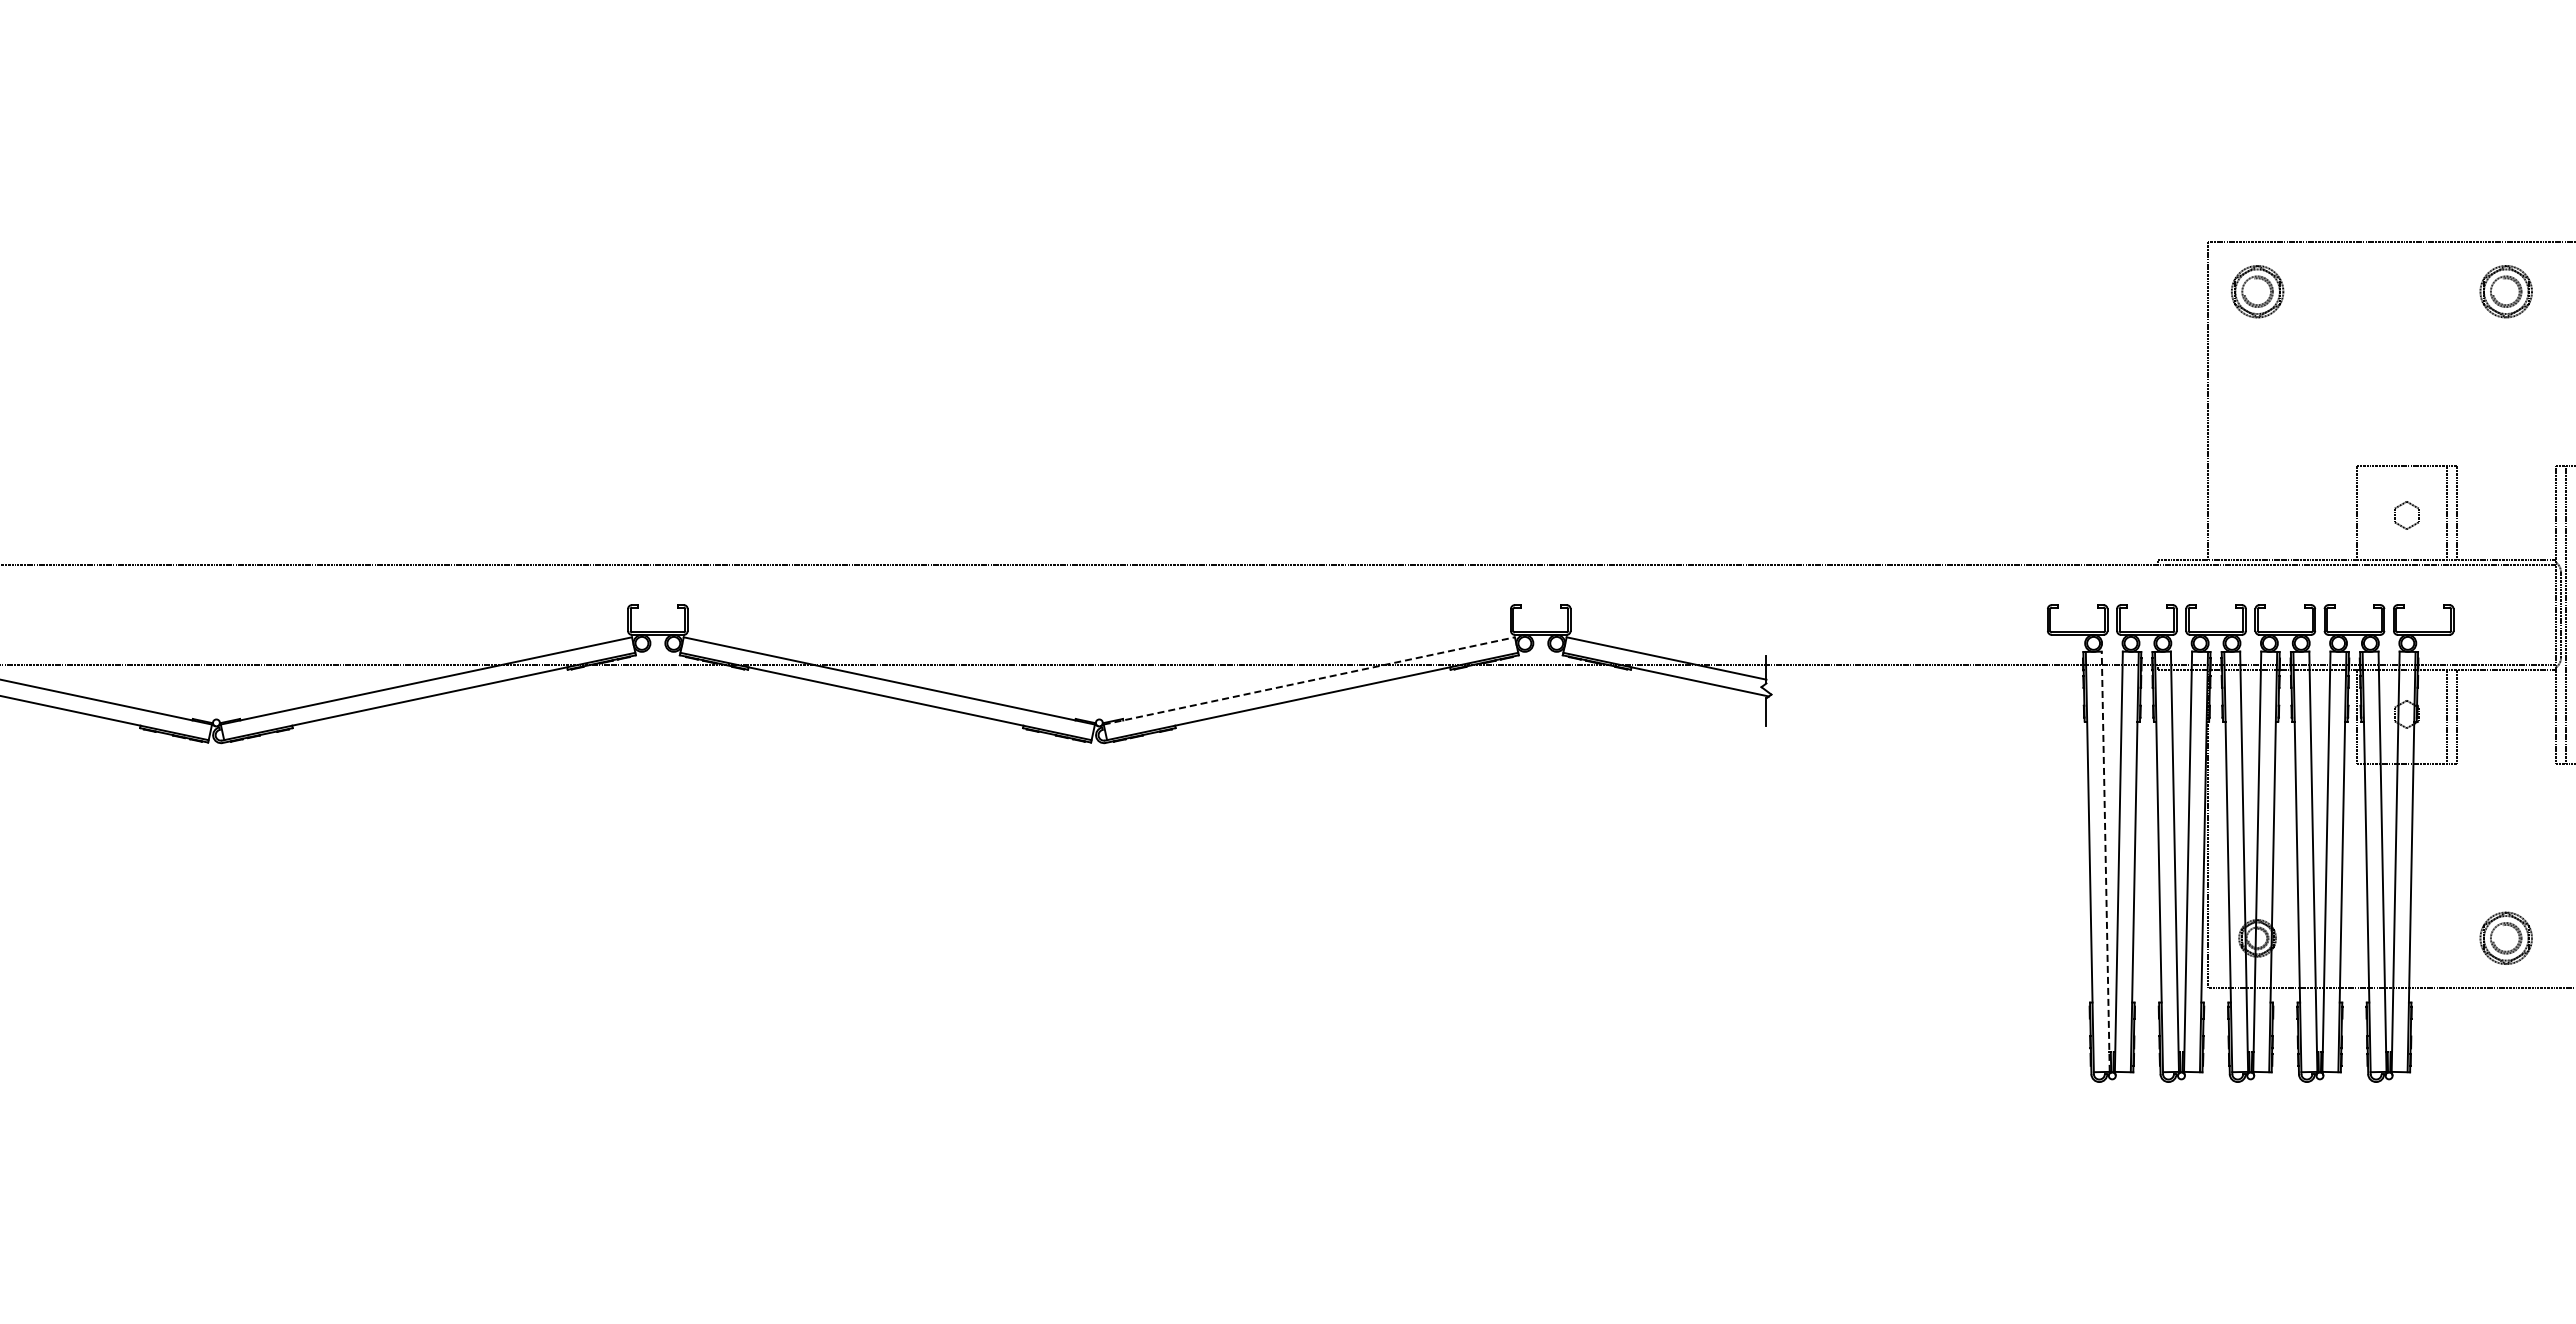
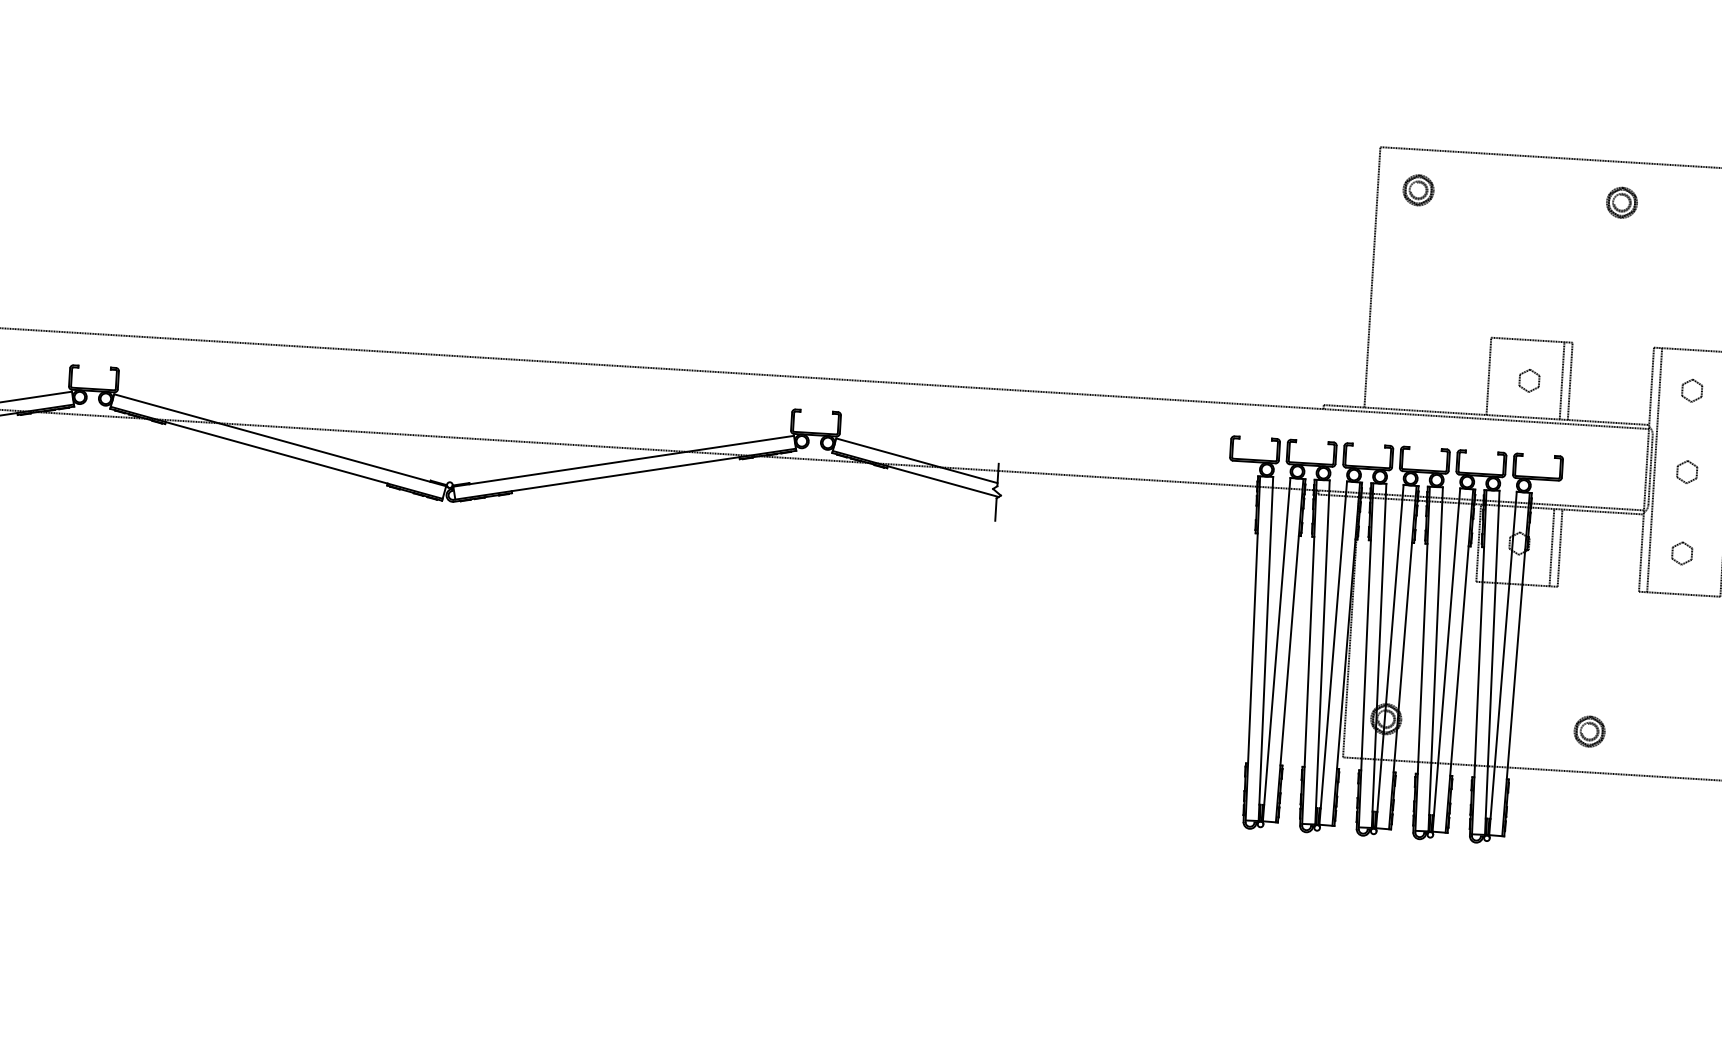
part: (2257, 291) -> (1418, 190), size x0.71
part: (2506, 291) -> (1622, 202), size x0.71
line: (1309, 680) -> (623, 460), dashed -> solid
line: (2105, 861) -> (1265, 648), dashed -> solid
part: (2506, 938) -> (1589, 731), size x0.71

